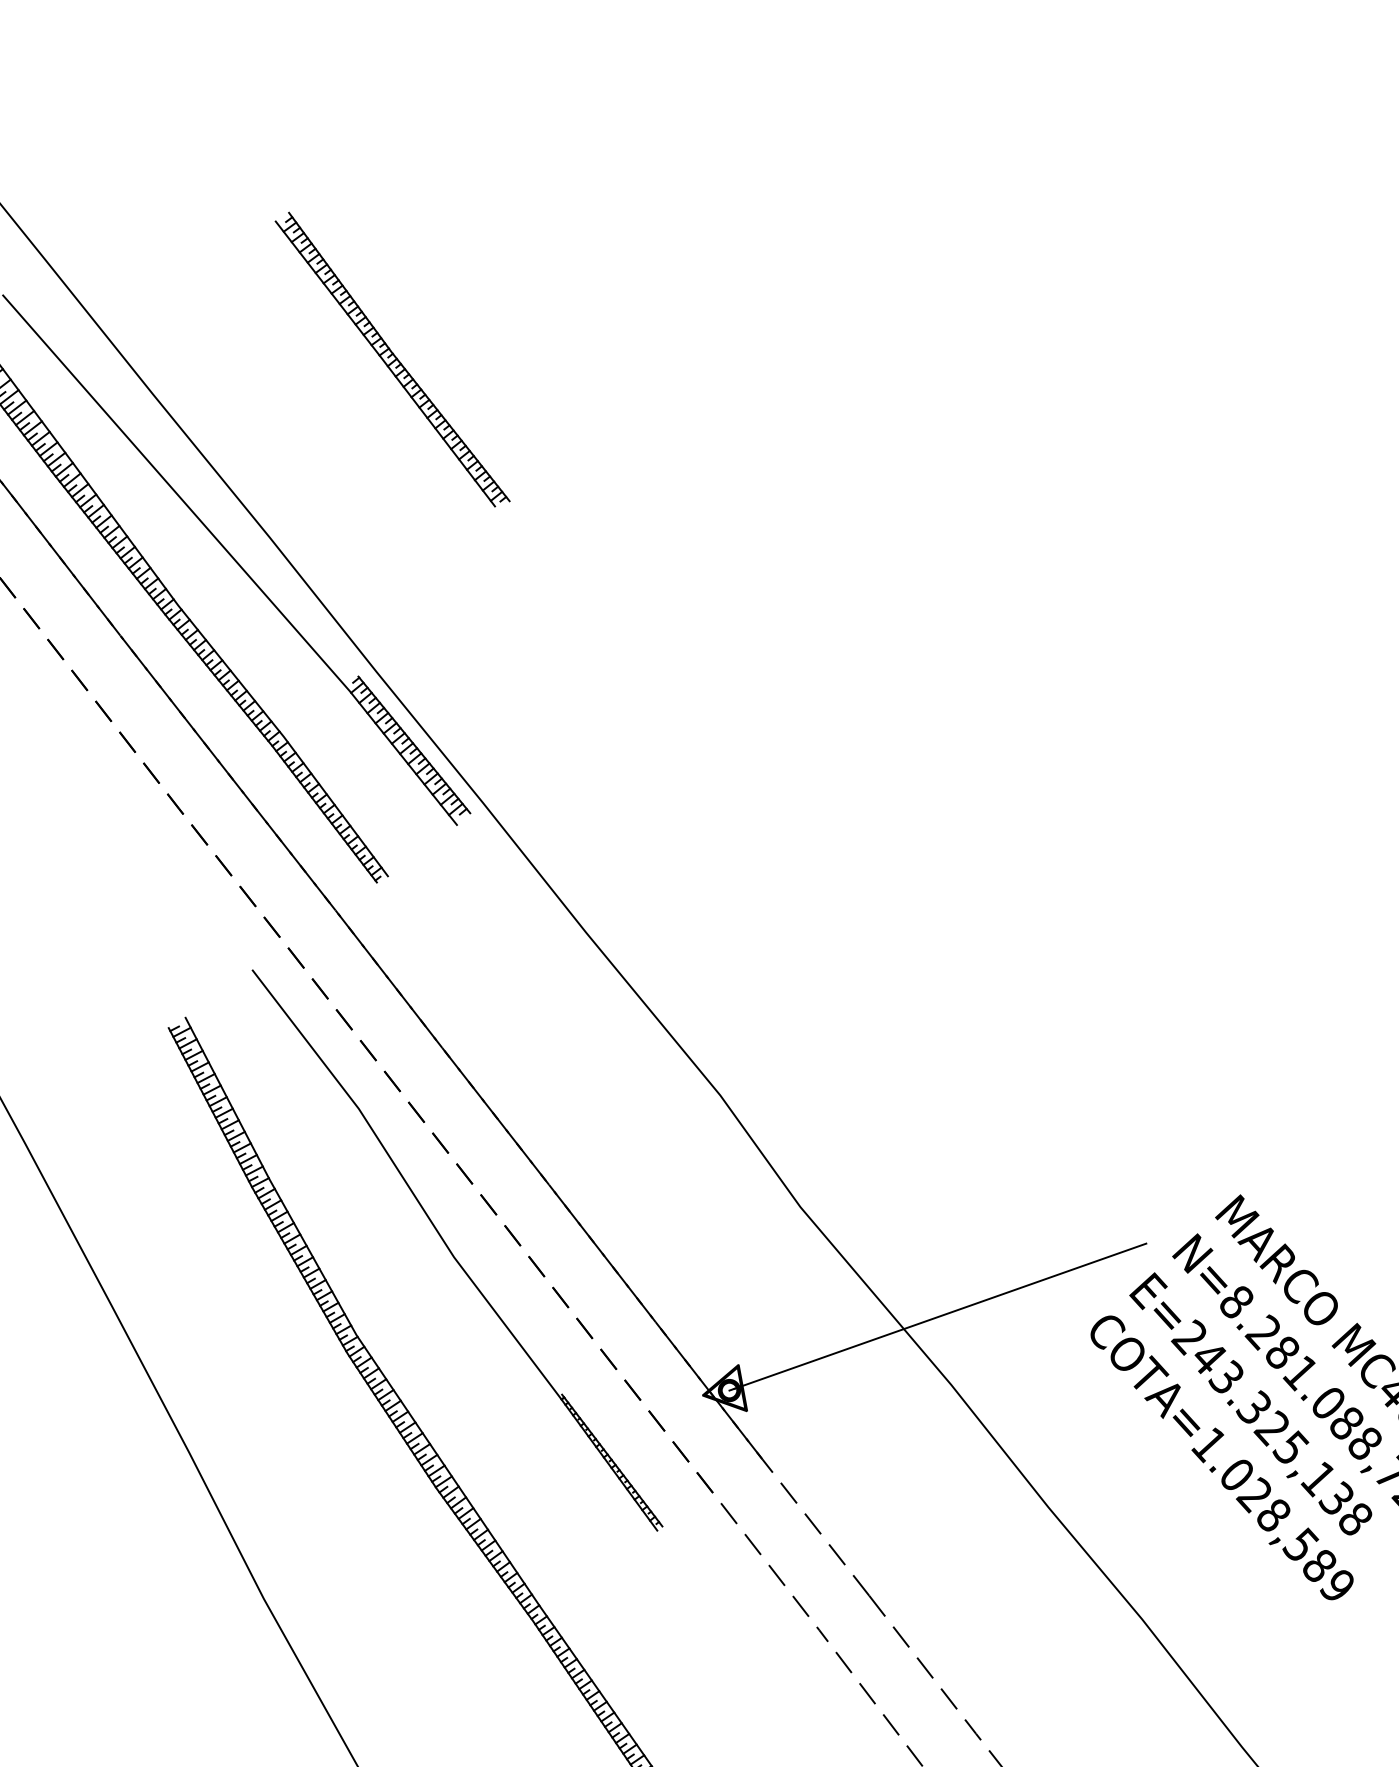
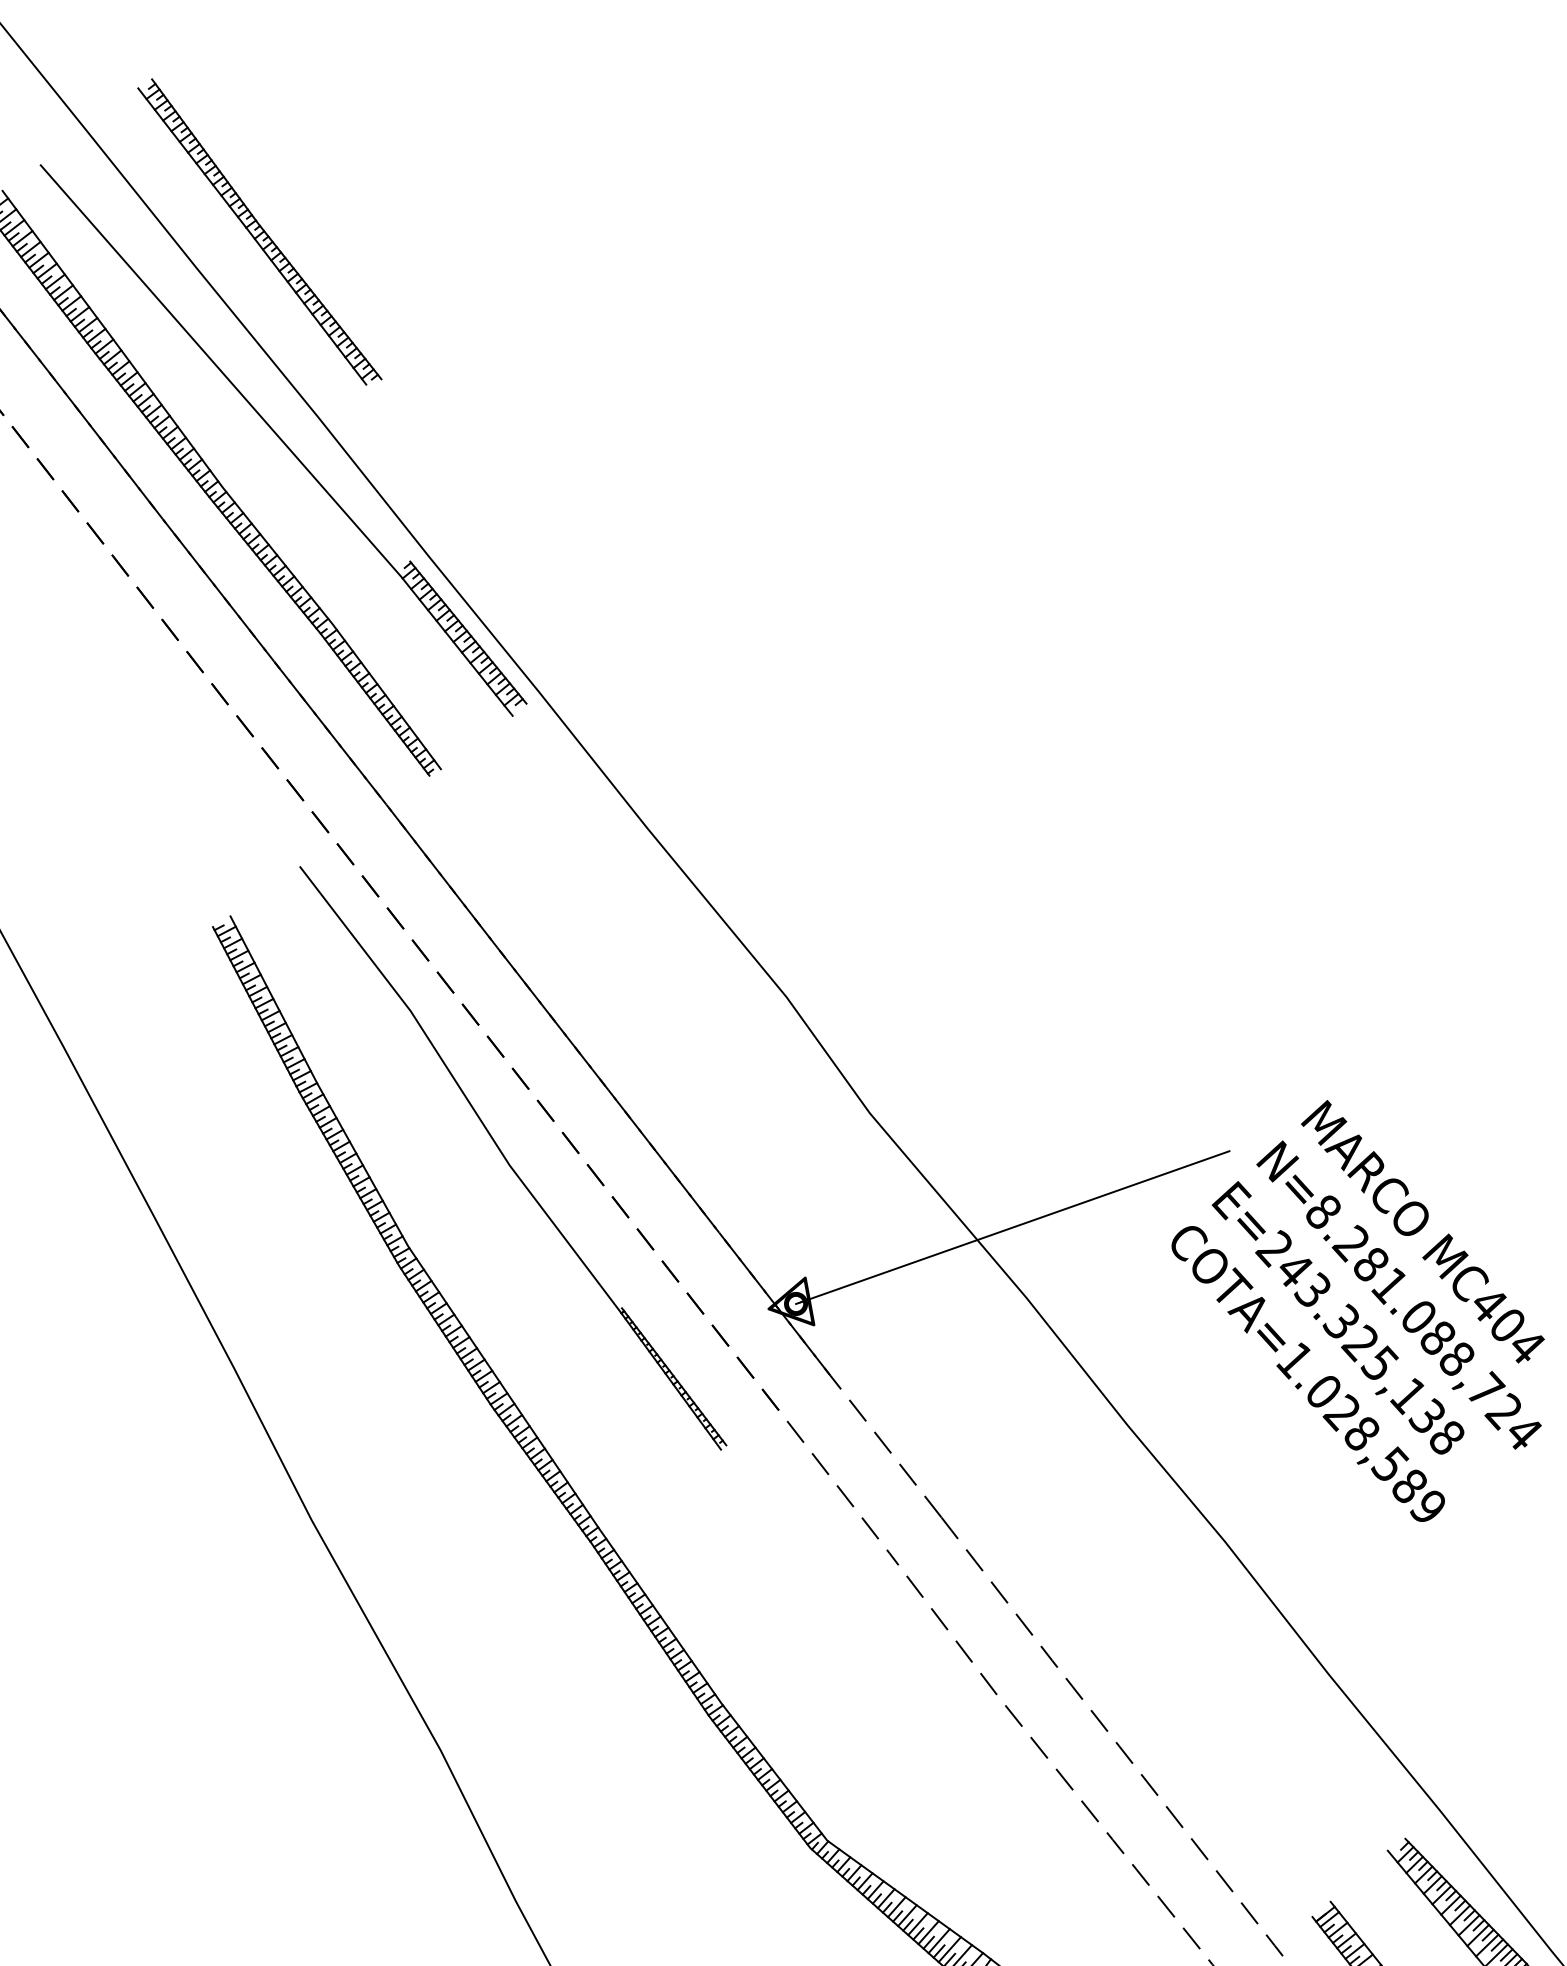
part: (392, 359) -> (259, 231), moved

